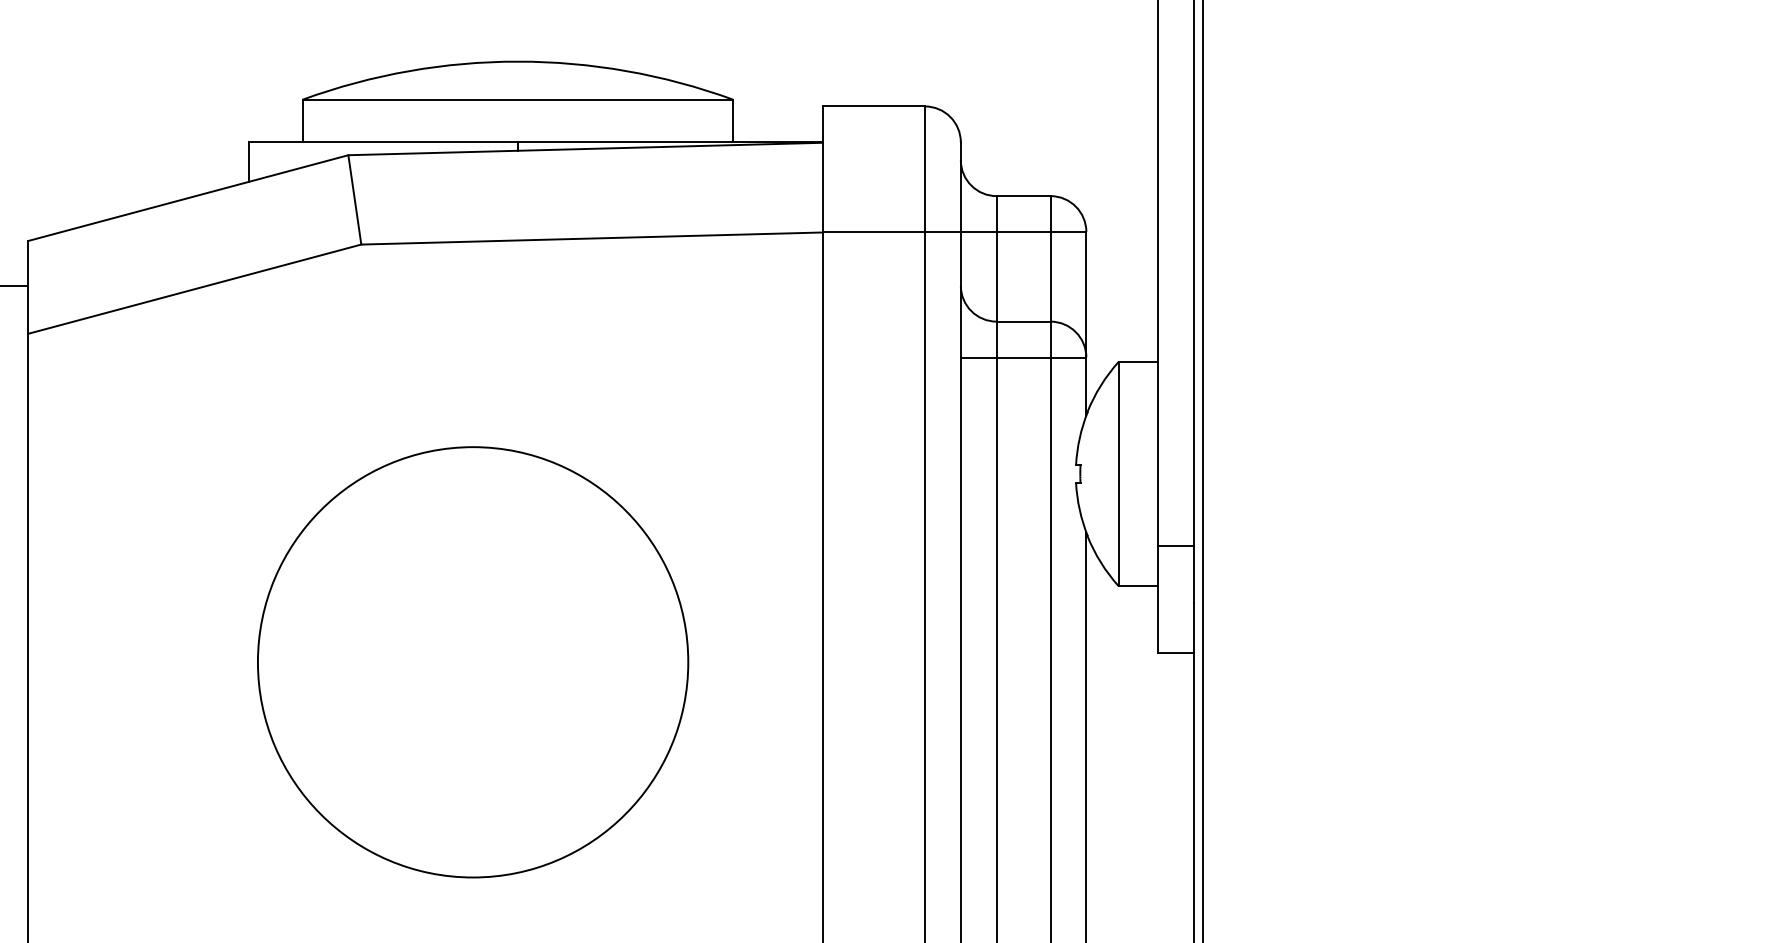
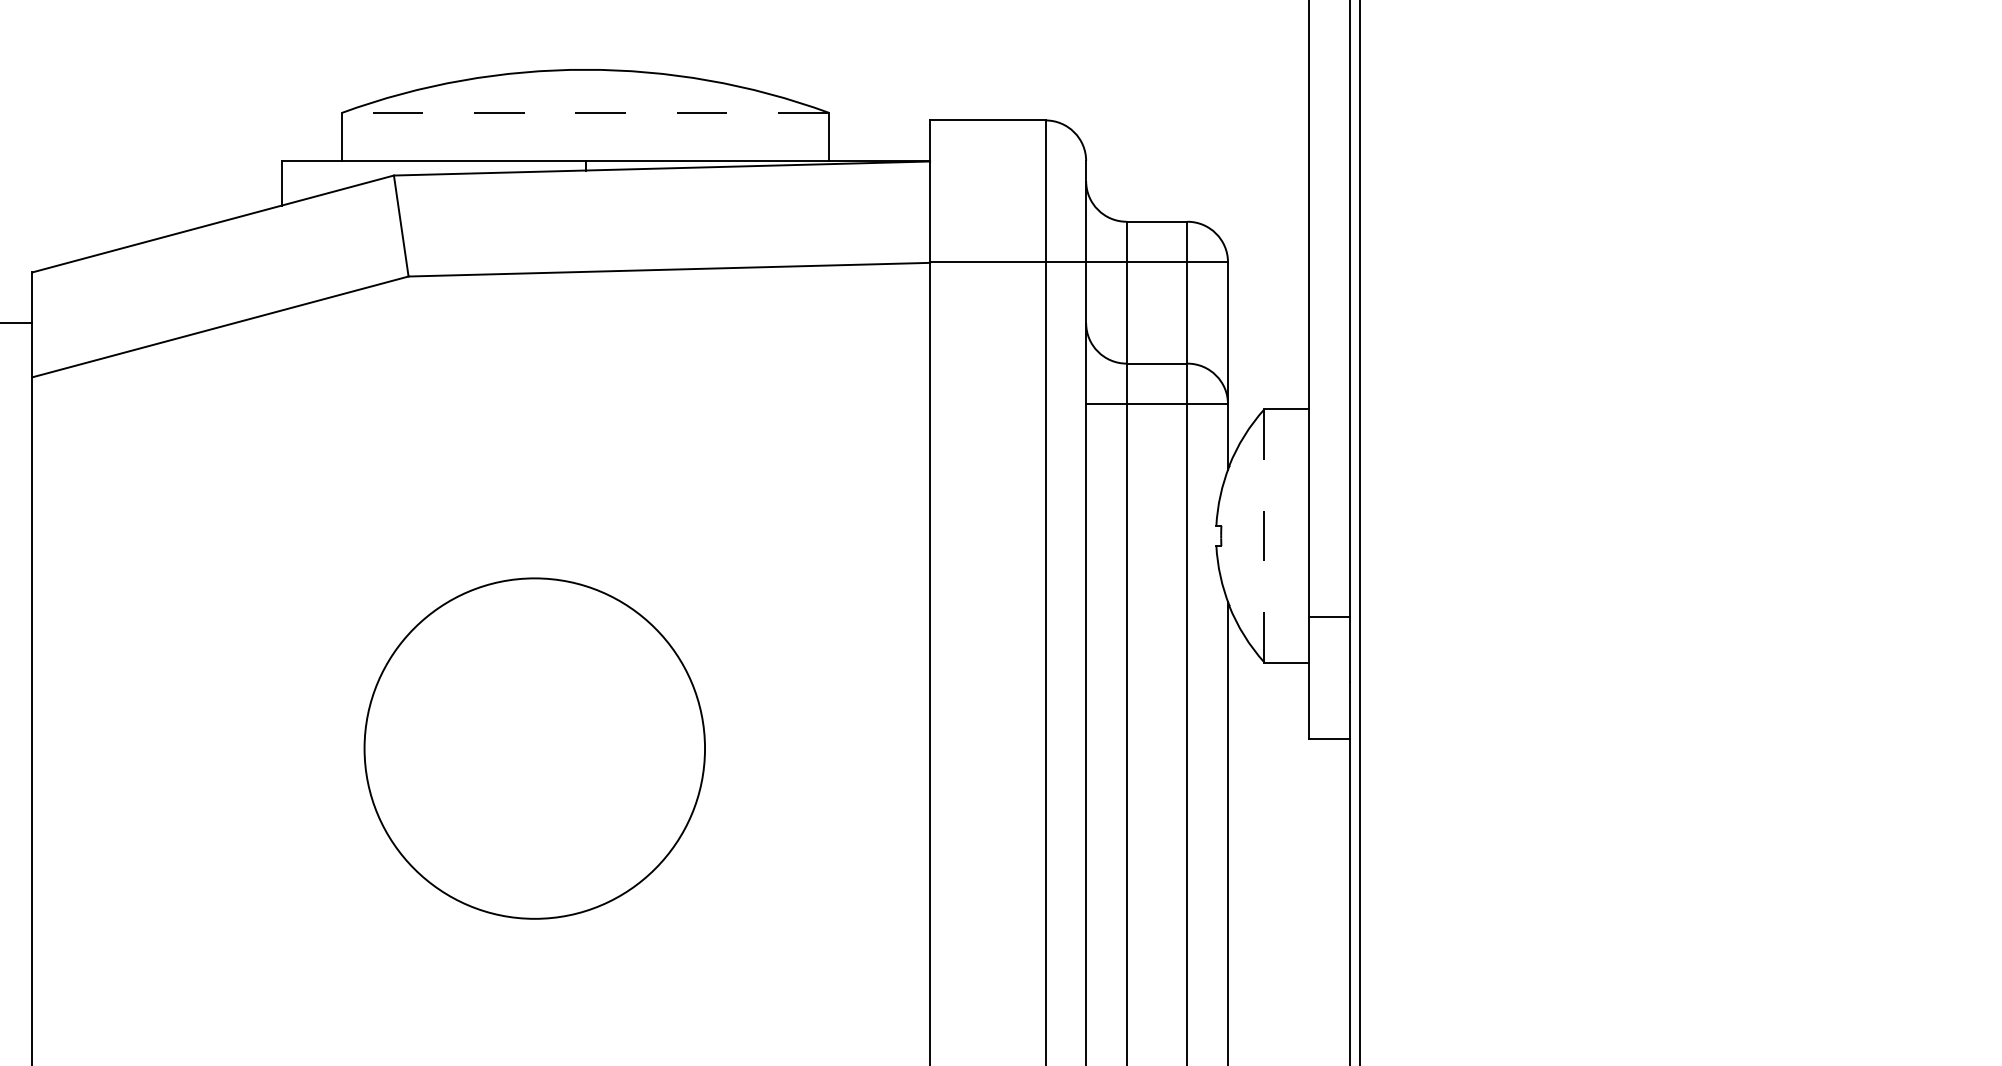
line: (517, 99) -> (585, 112), solid -> dashed
line: (1118, 473) -> (1264, 535), solid -> dashed
circle: (472, 662) -> (534, 748), size x0.7

